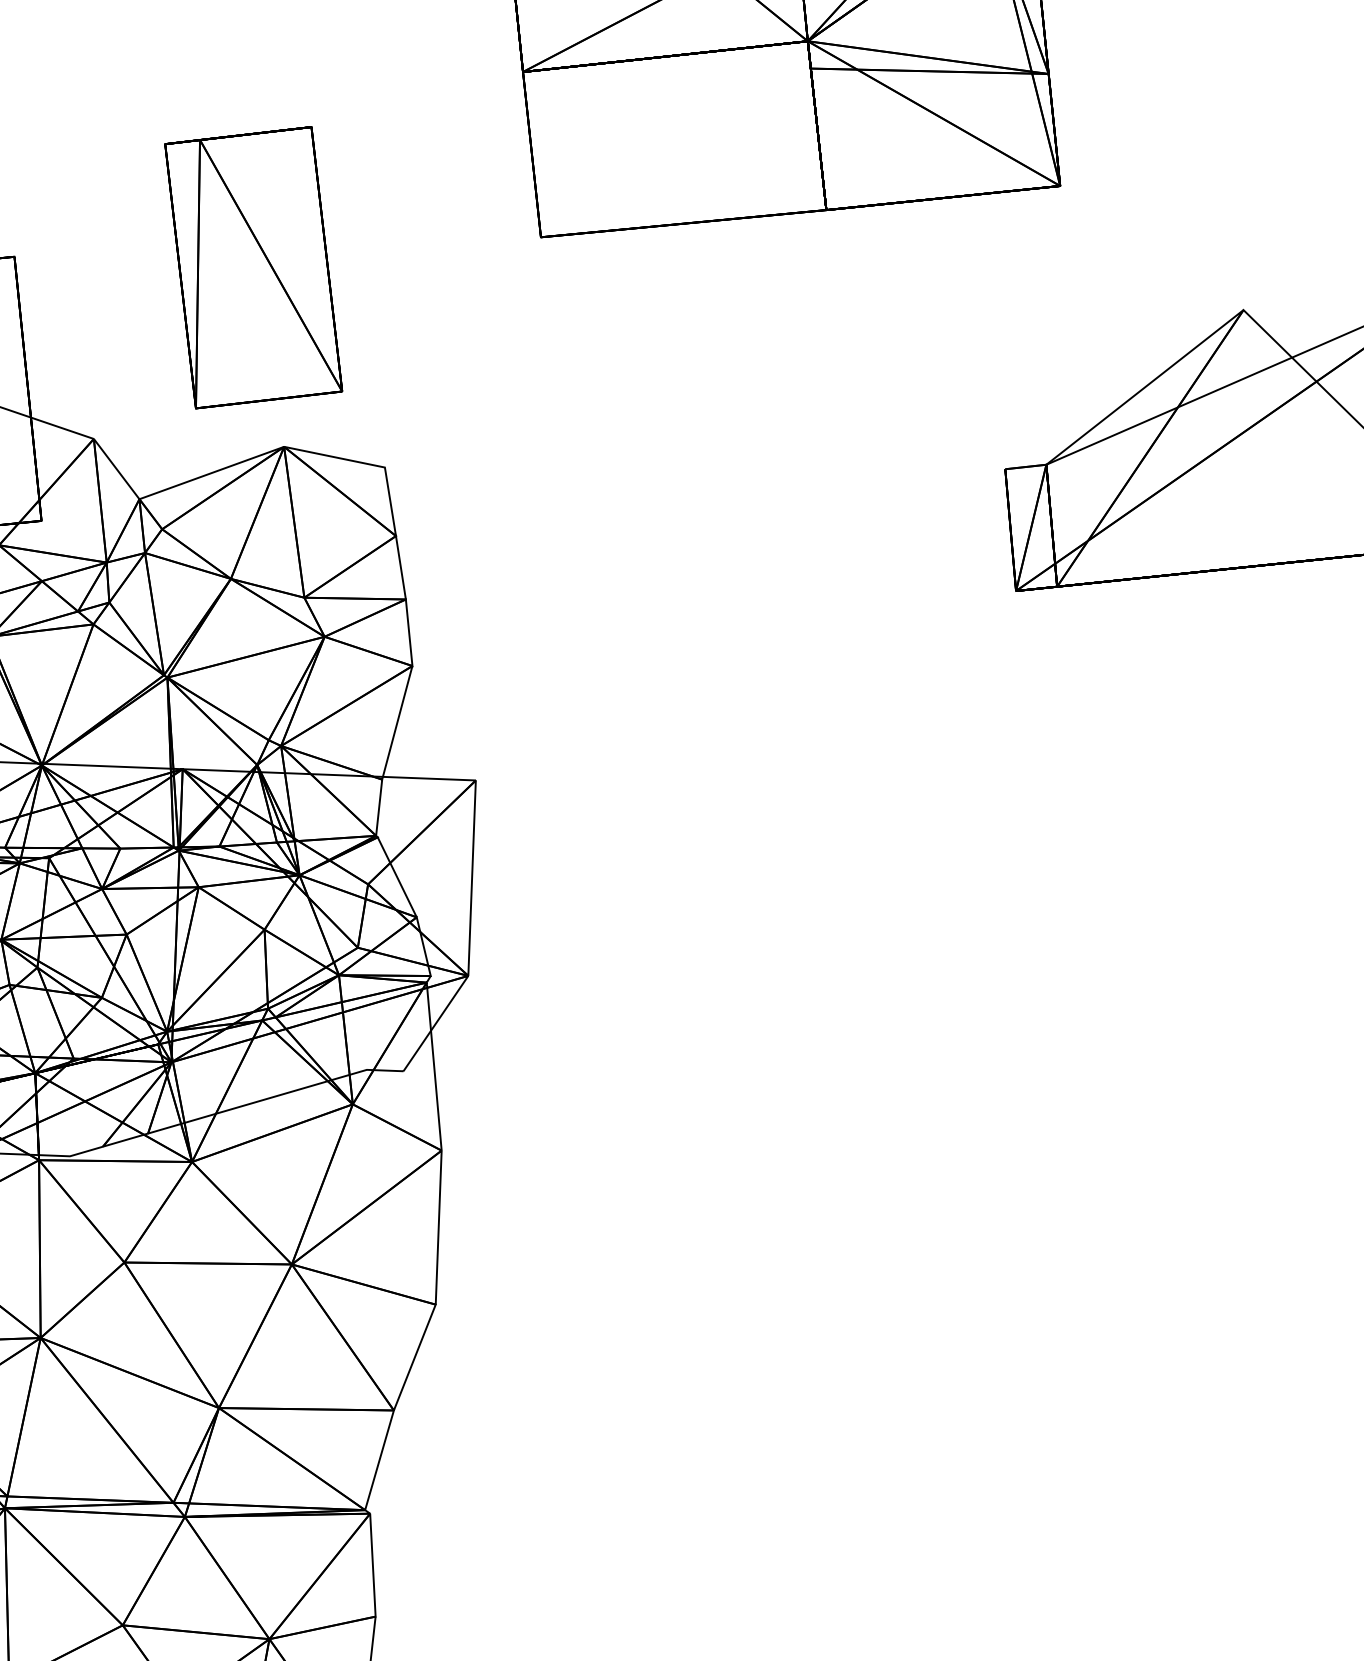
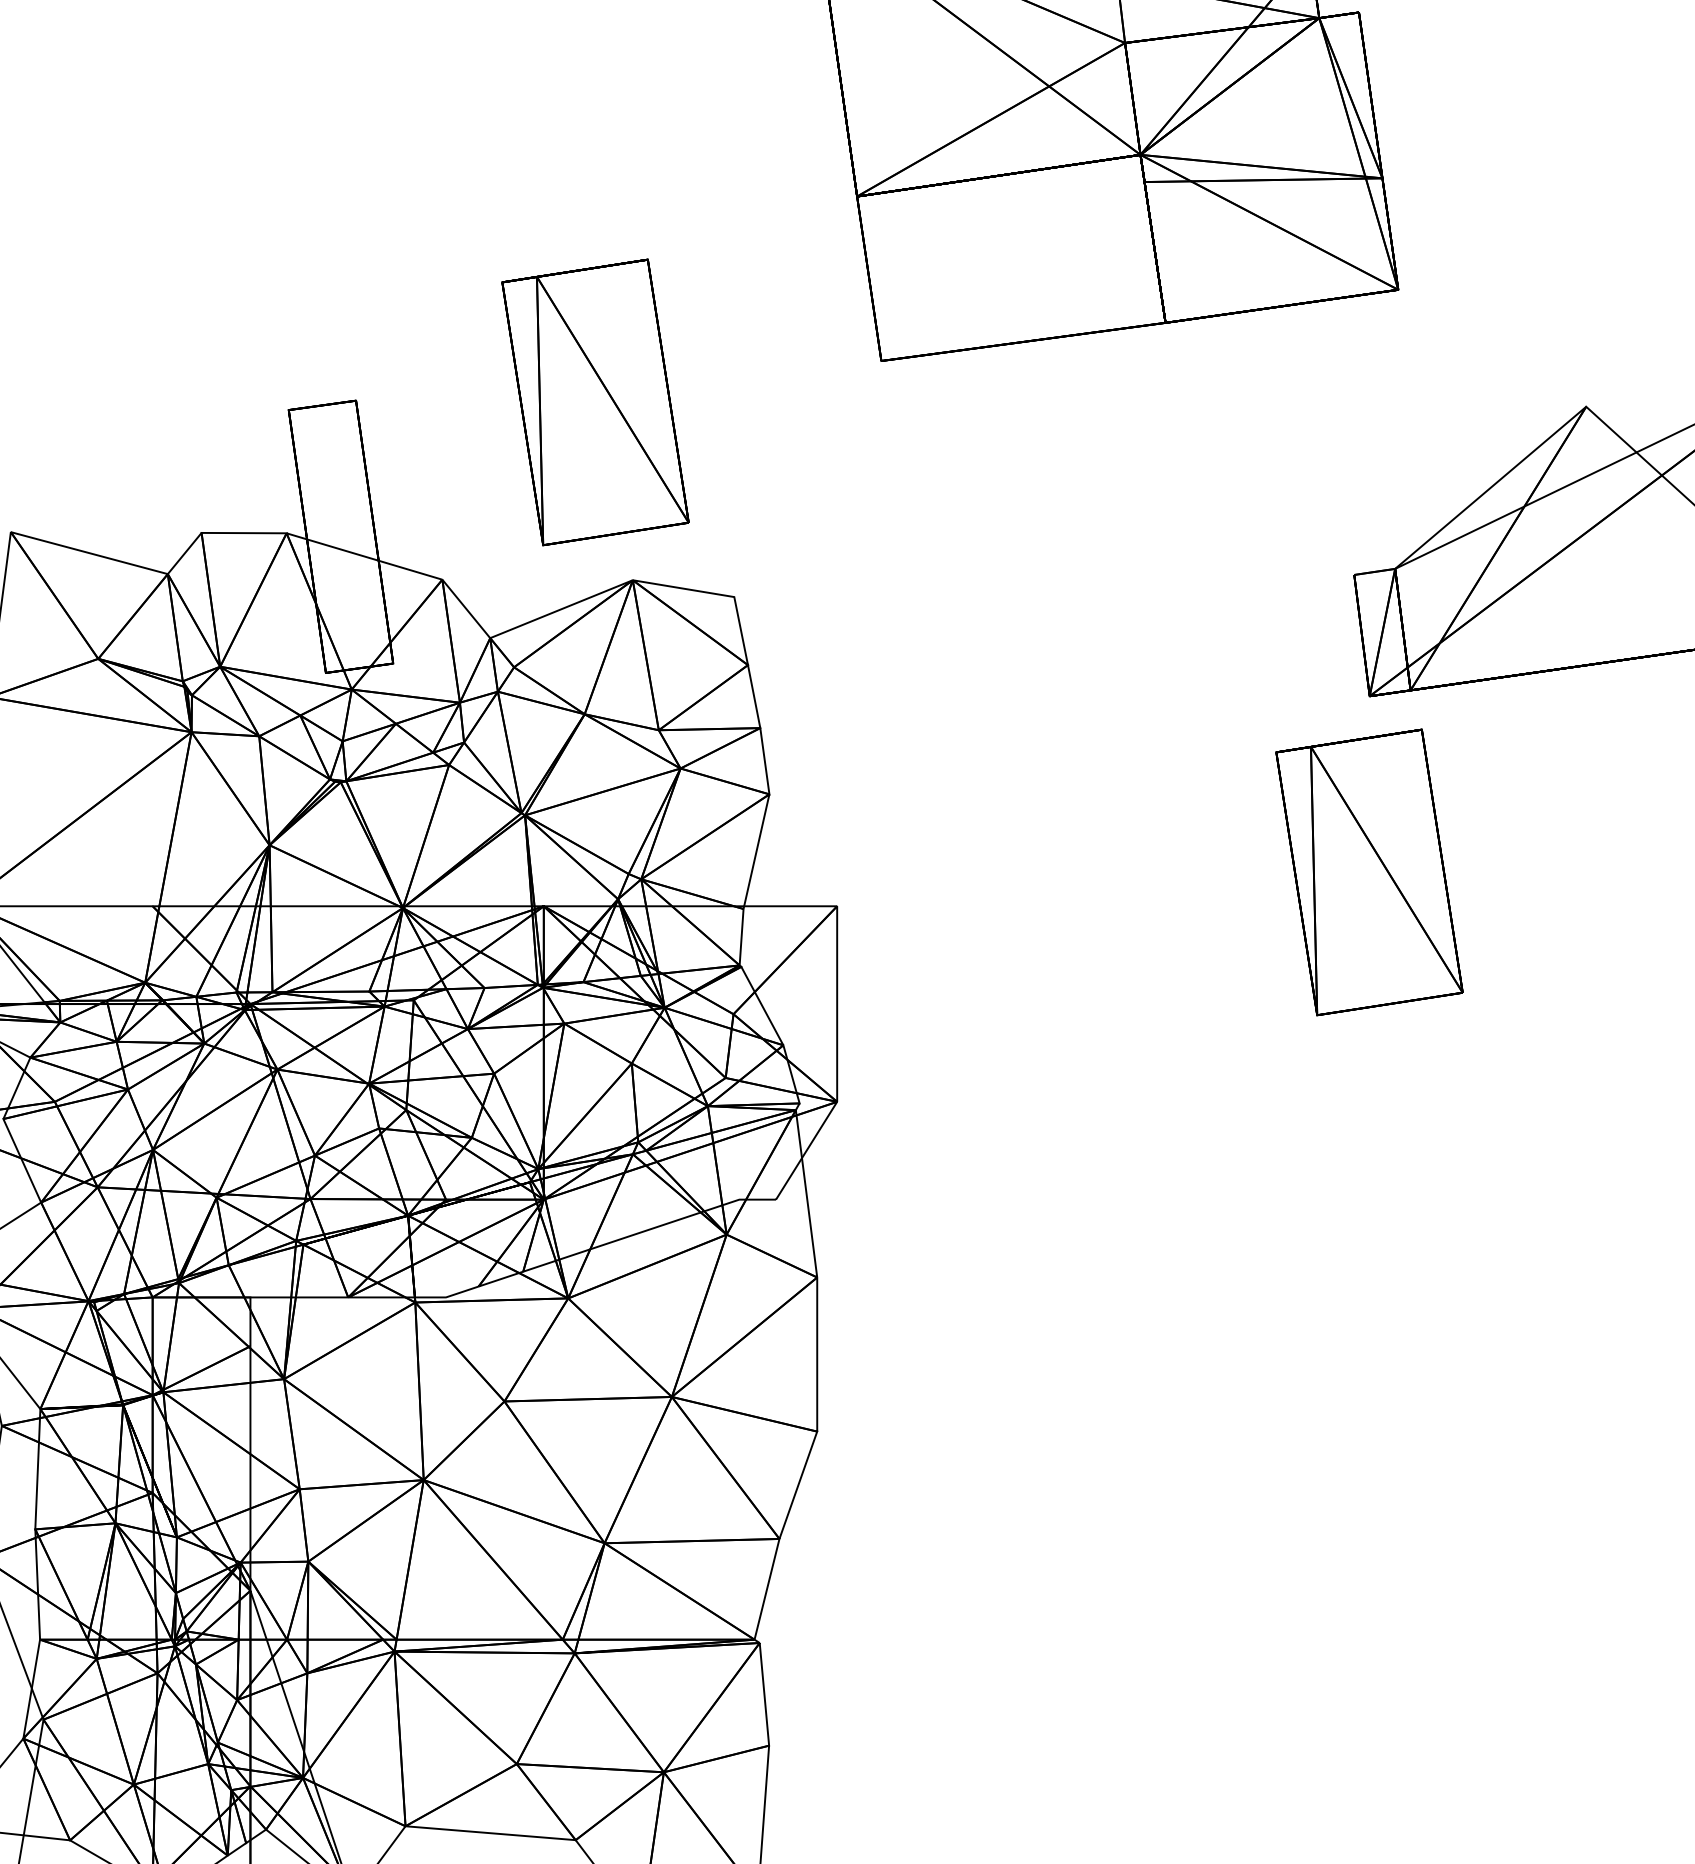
part: (1009, 767) -> (1369, 872), added

